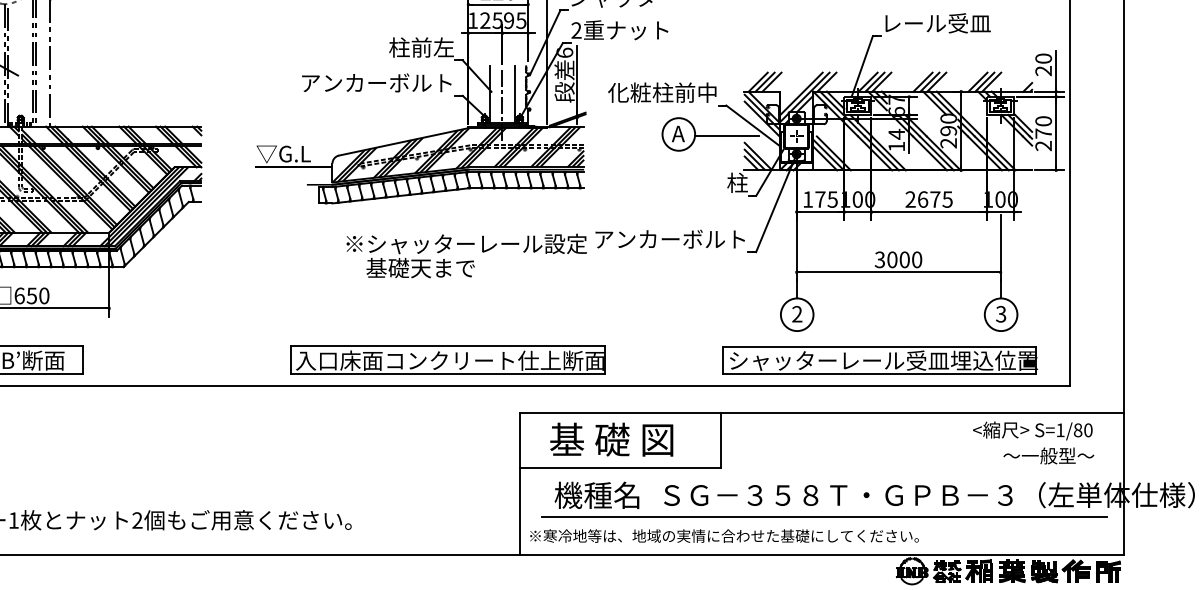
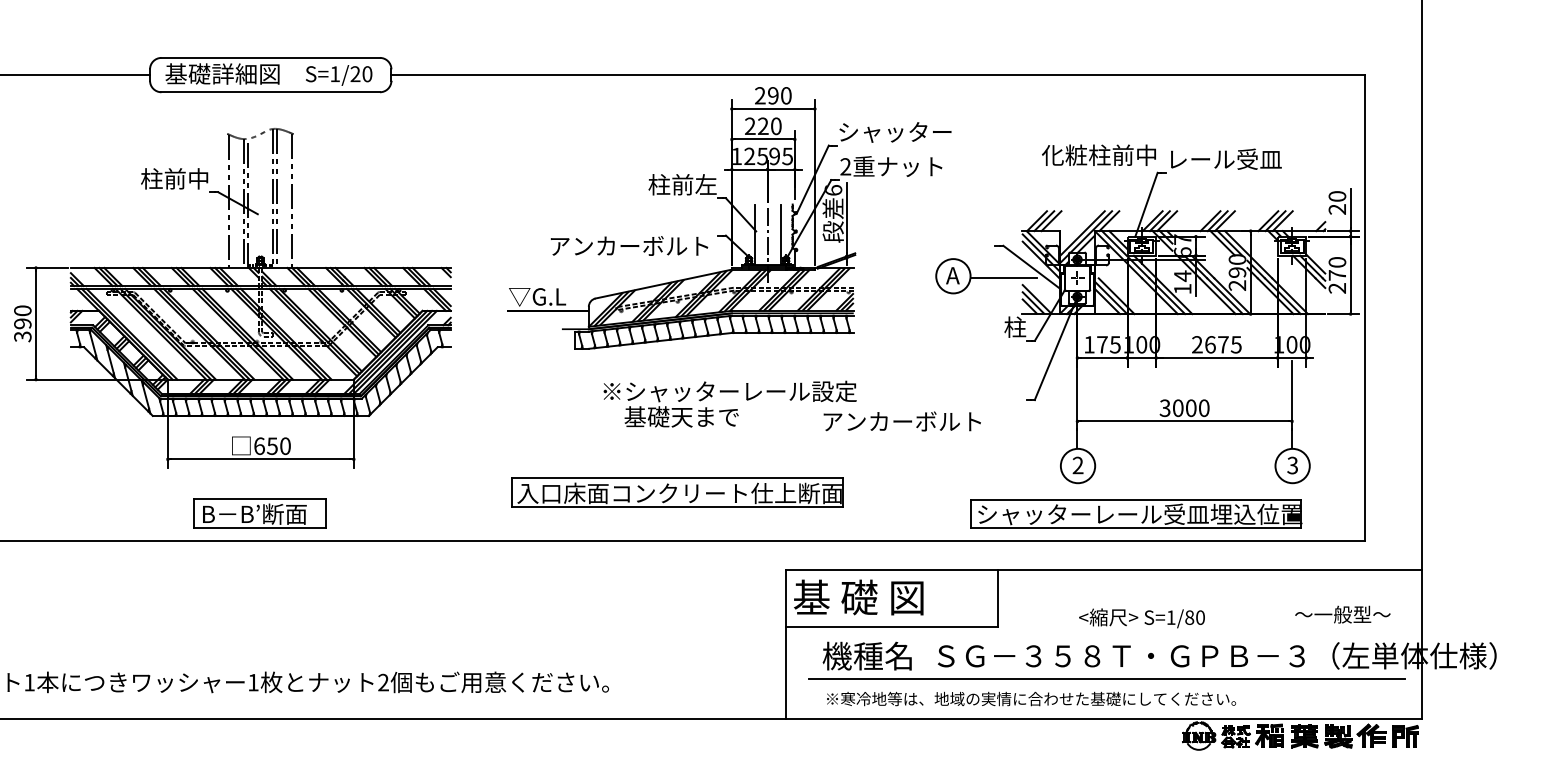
text: (376, 82) -> (629, 245), moved
text: (661, 91) -> (1098, 154), moved
text: (669, 239) -> (901, 421), moved
part: (448, 359) -> (677, 492), moved
part: (880, 359) -> (1136, 513), moved
text: (1032, 431) -> (1141, 618), moved
text: (611, 439) -> (858, 597), moved
text: (724, 535) -> (1031, 698), moved

